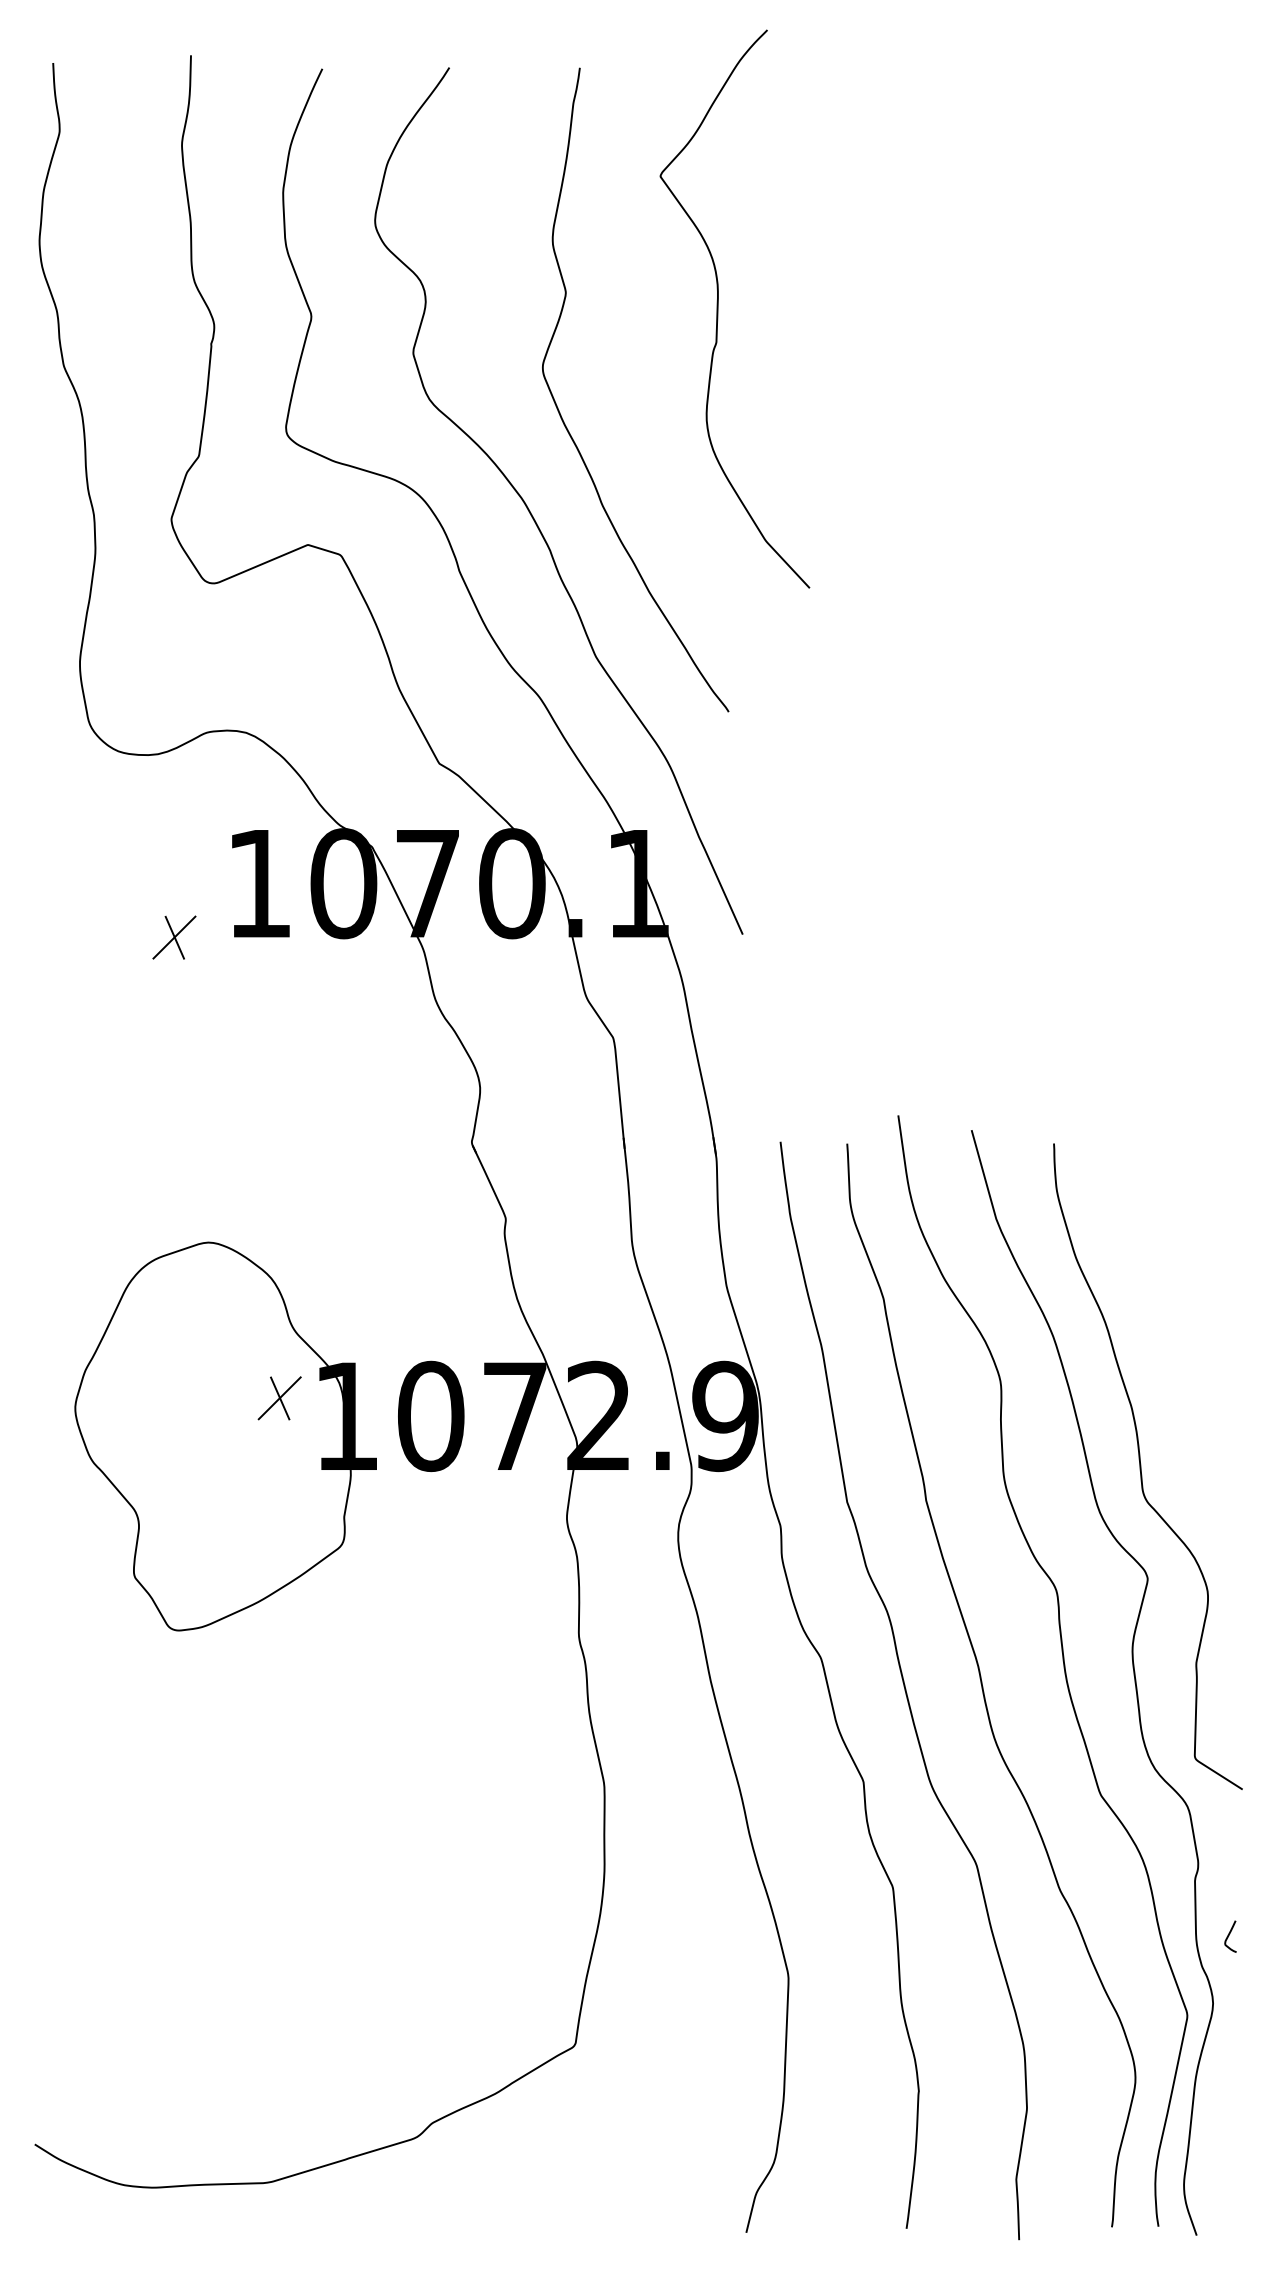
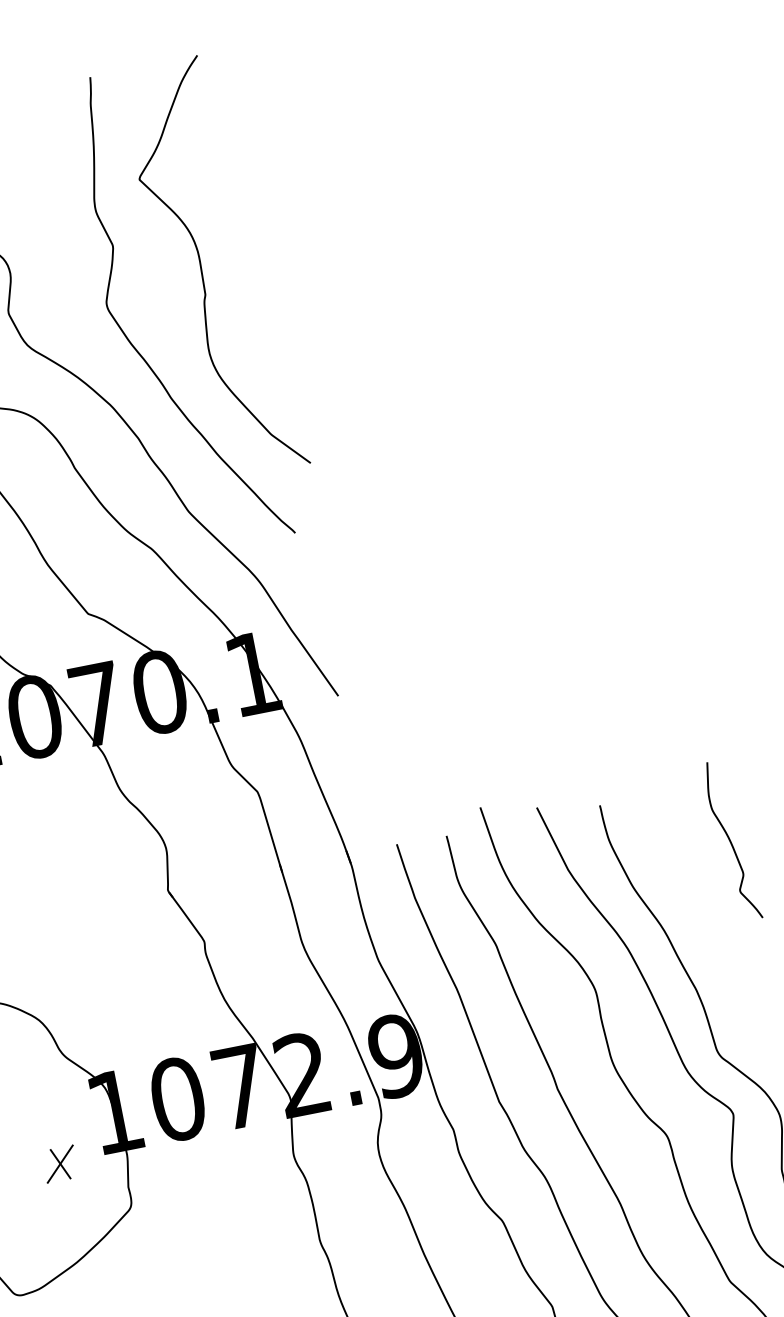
curve: (718, 308) -> (201, 269), moved
curve: (1215, 1224) -> (731, 841), added
part: (279, 1398) -> (60, 1164), moved

